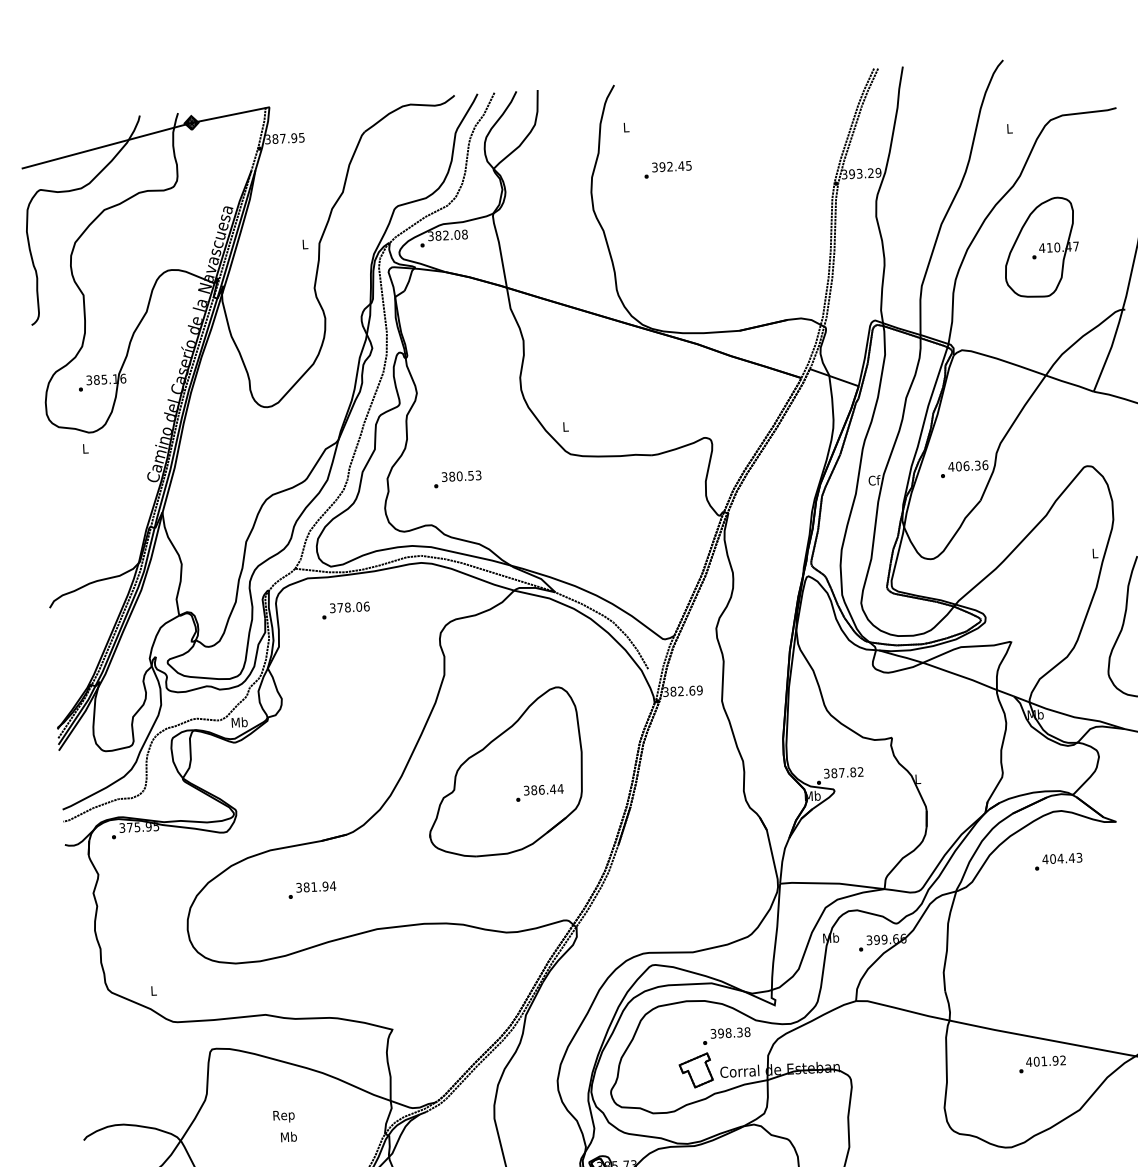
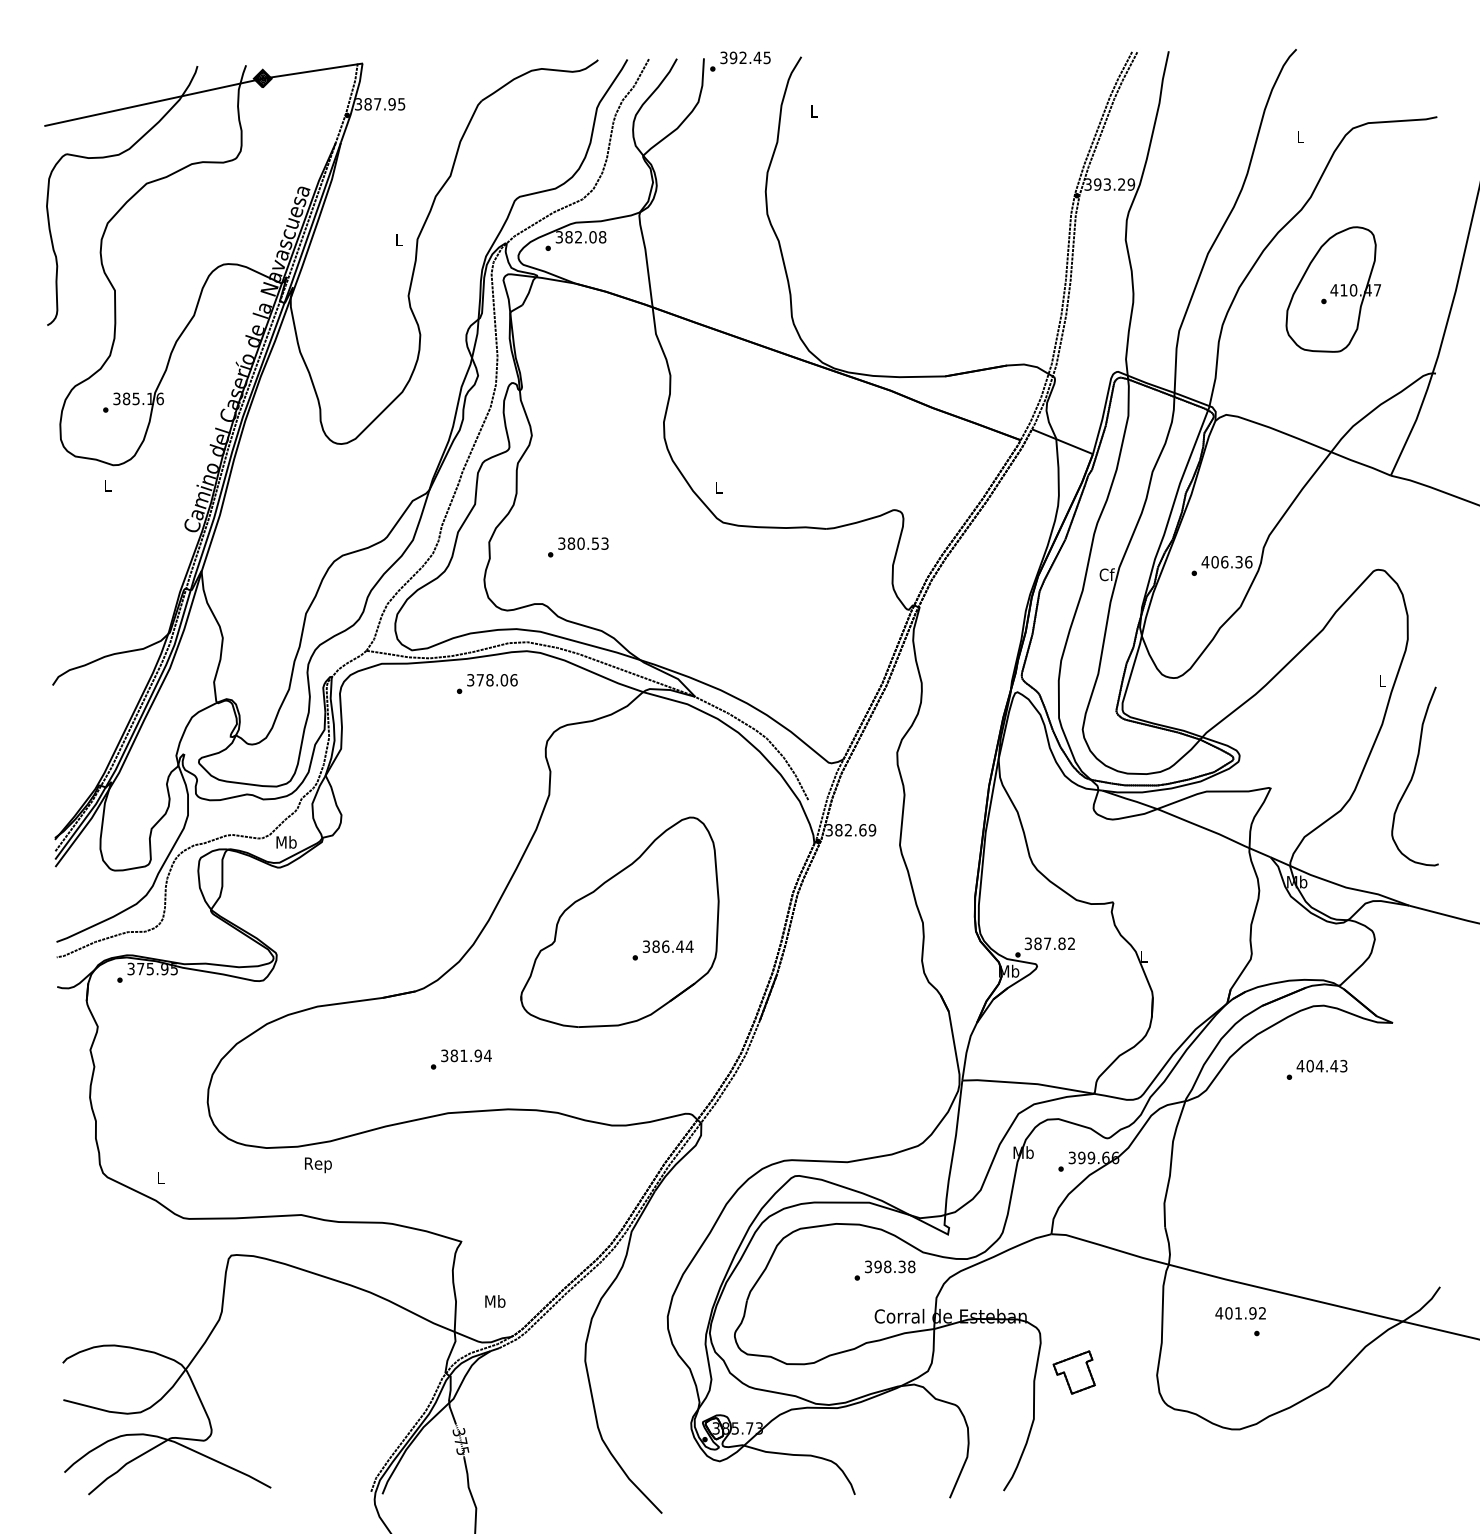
text: (668, 169) -> (740, 61), moved
text: (346, 610) -> (487, 683), moved
text: (312, 890) -> (461, 1059), moved
text: (1045, 1061) -> (1240, 1313), moved
part: (695, 1070) -> (1073, 1372), moved
text: (284, 1116) -> (318, 1165), moved
text: (289, 1137) -> (495, 1301), moved

